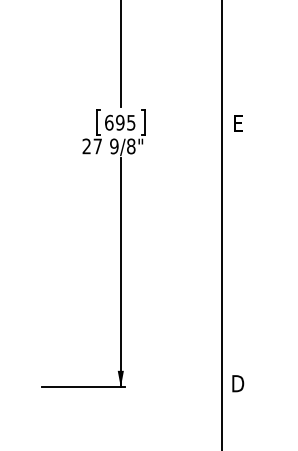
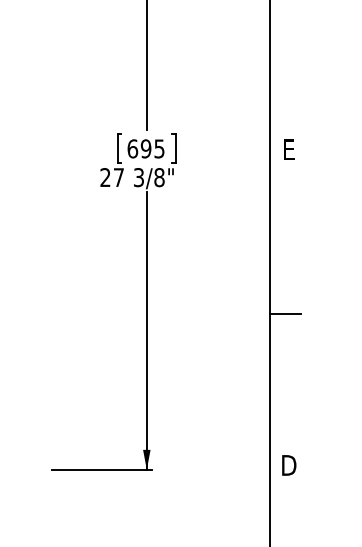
text: (114, 146) -> (139, 177), 9/8" -> 3/8"
line: (235, 258) -> (285, 313), added

